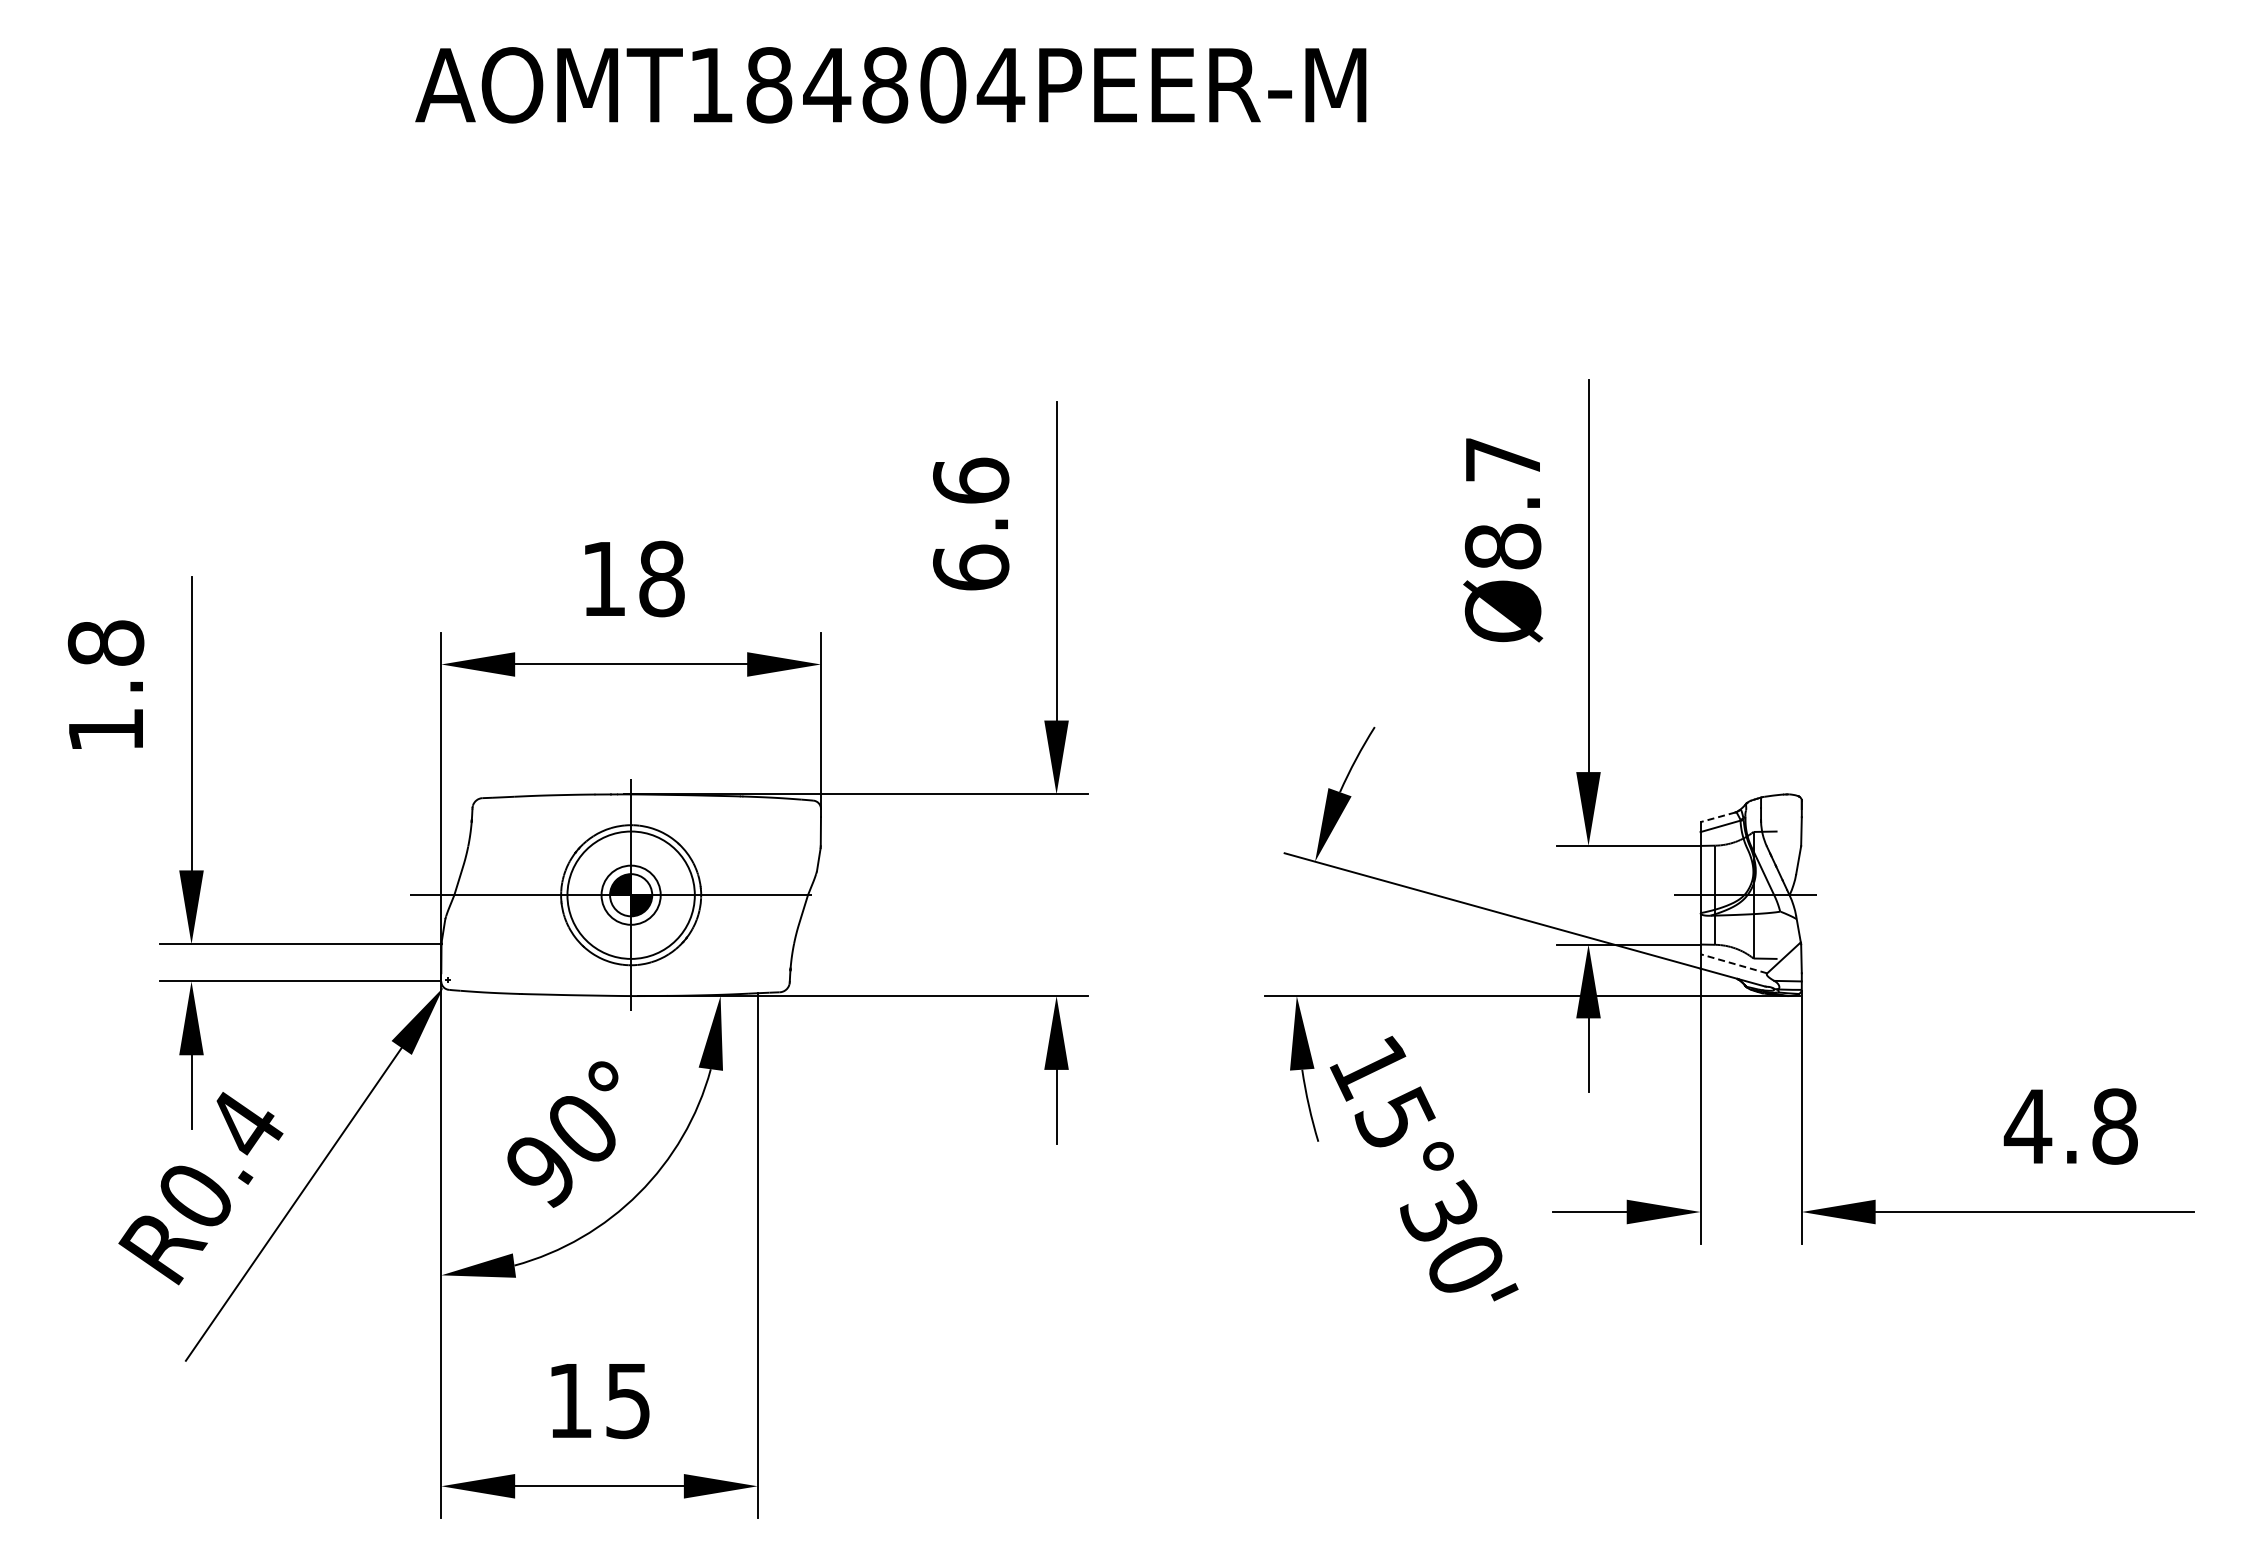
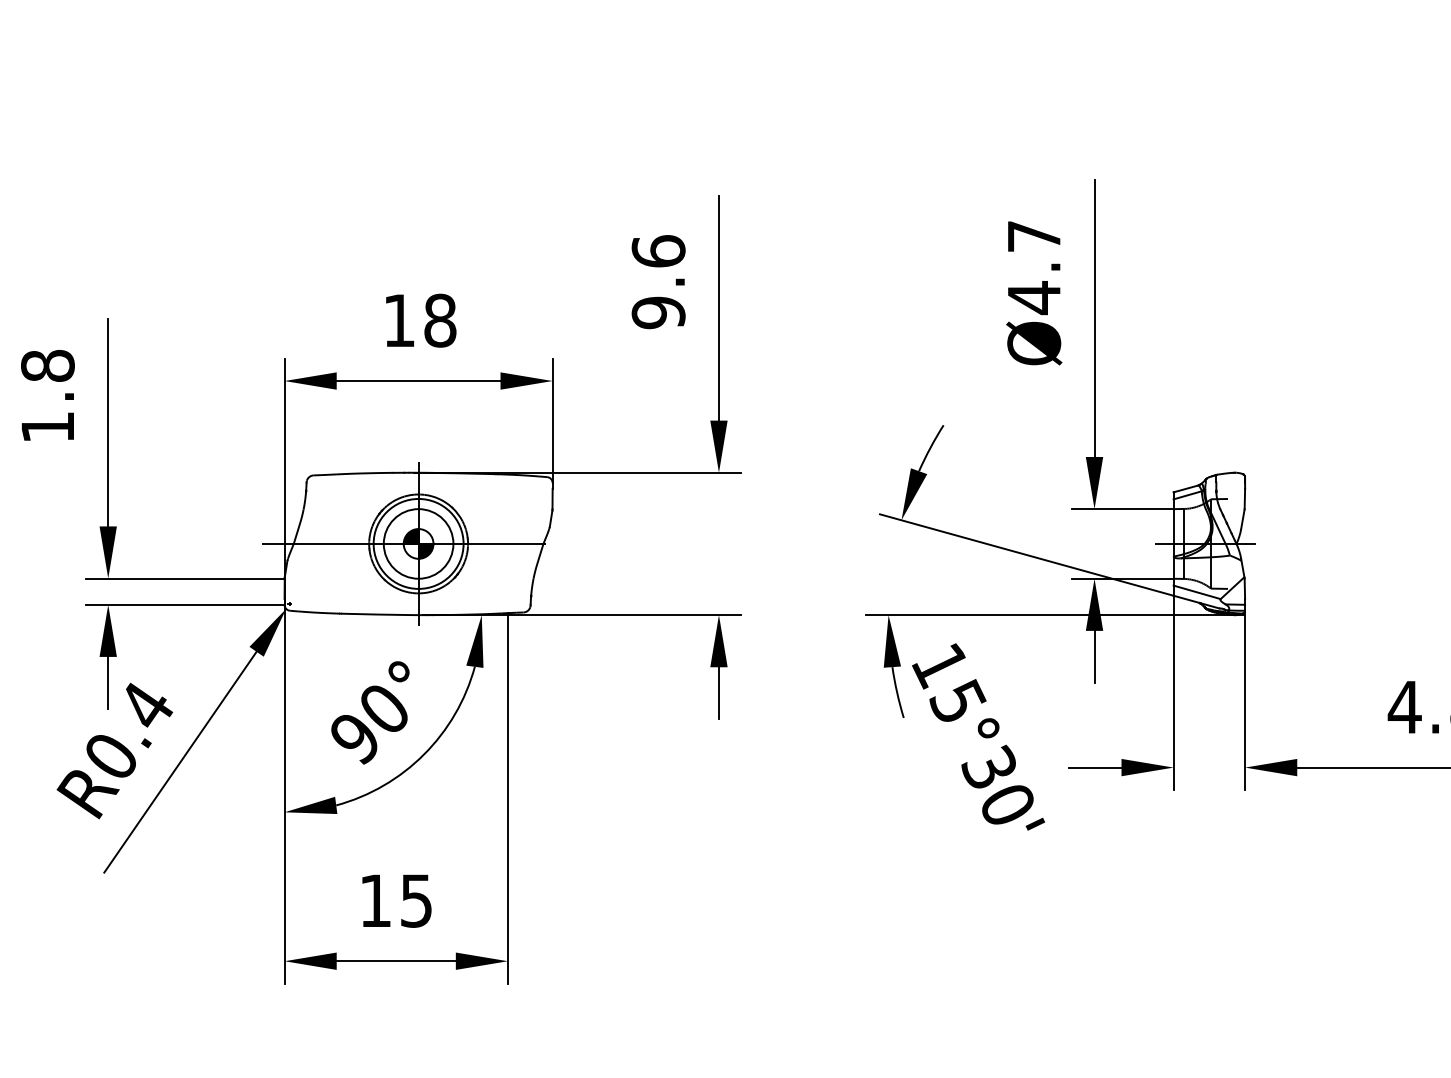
text: (1502, 546) -> (1033, 297), Ø8.7 -> Ø4.7
text: (971, 567) -> (658, 312), 6.6 -> 9.6
line: (1717, 817) -> (1185, 489), dashed -> solid
circle: (630, 894) -> (418, 543), size x1.67
line: (1733, 963) -> (1196, 592), dashed -> solid

